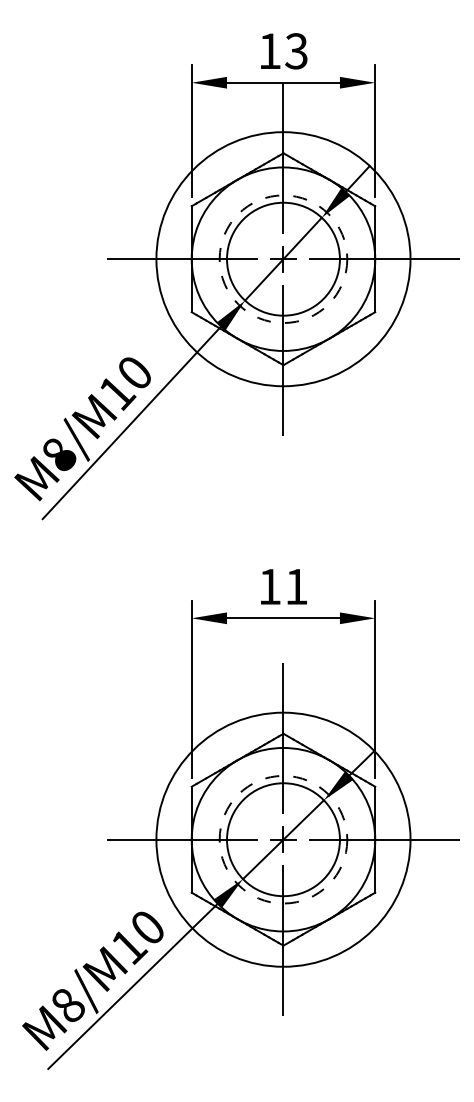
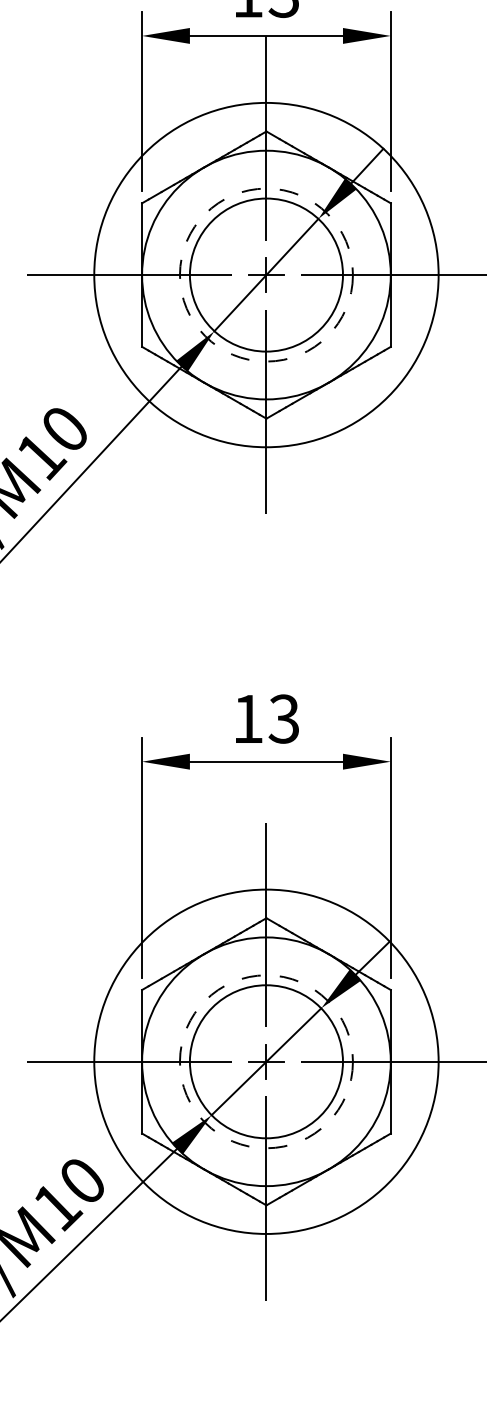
text: (296, 586) -> (284, 718), 11 -> 13

